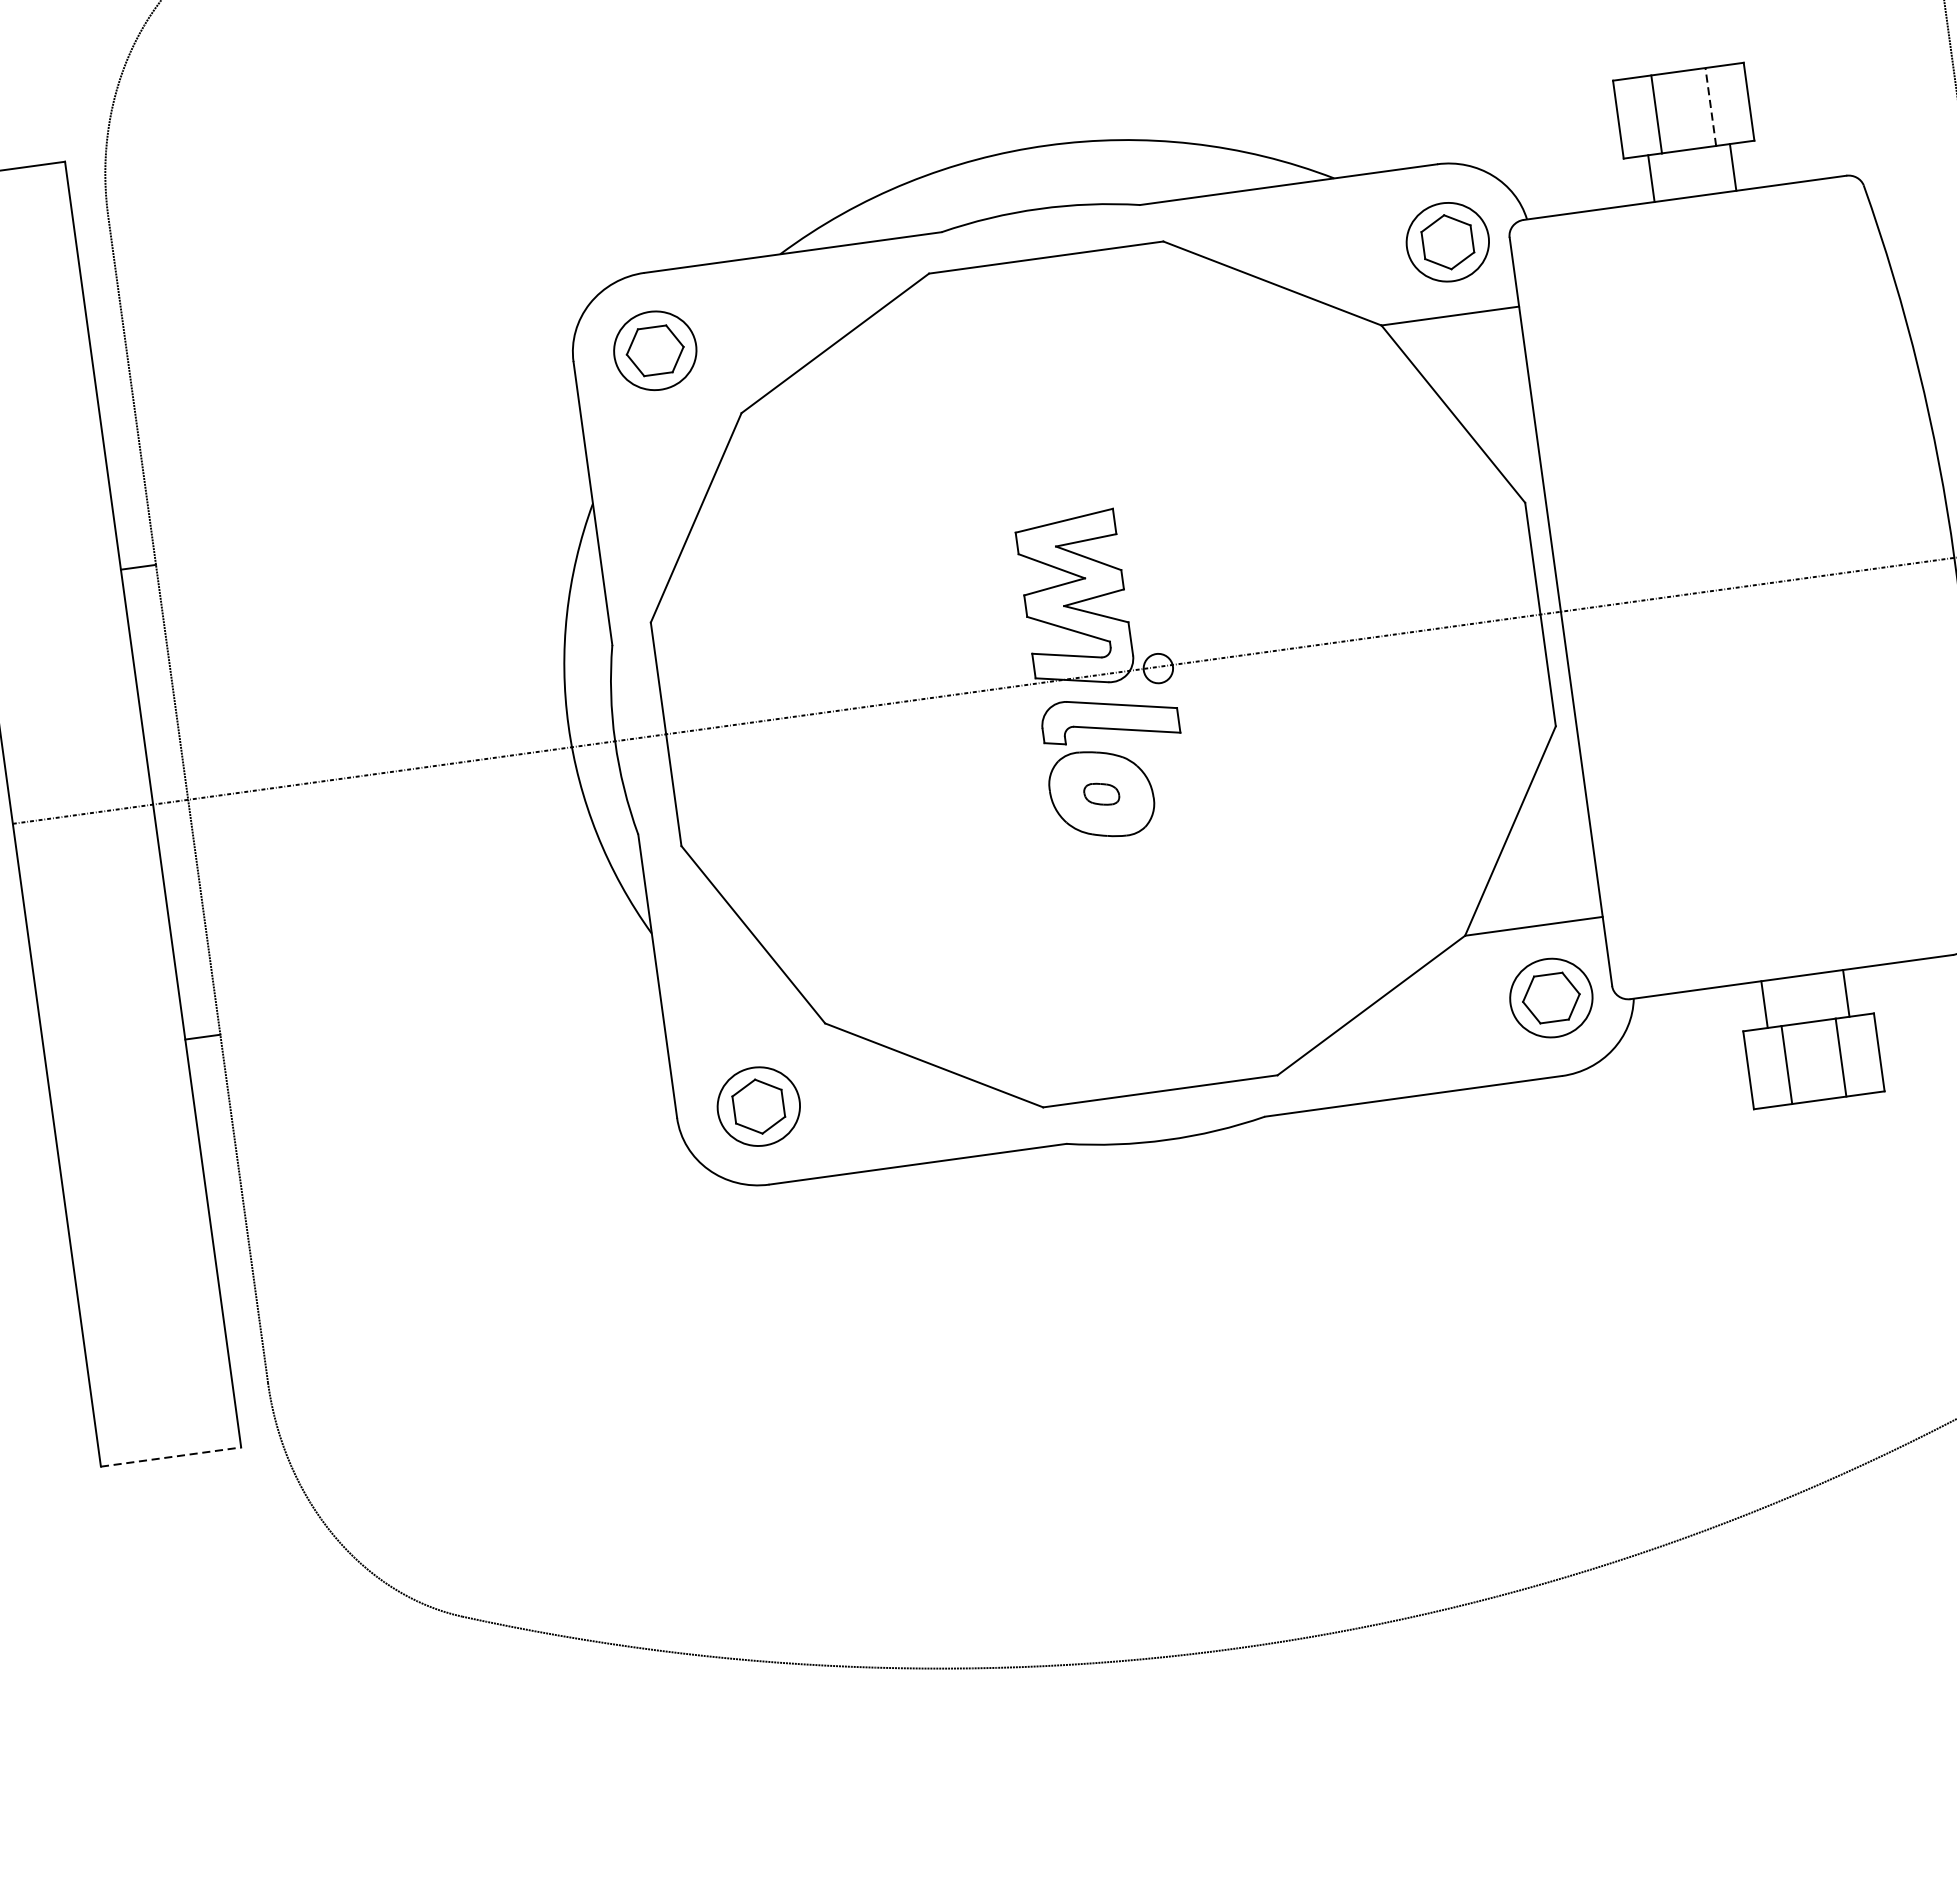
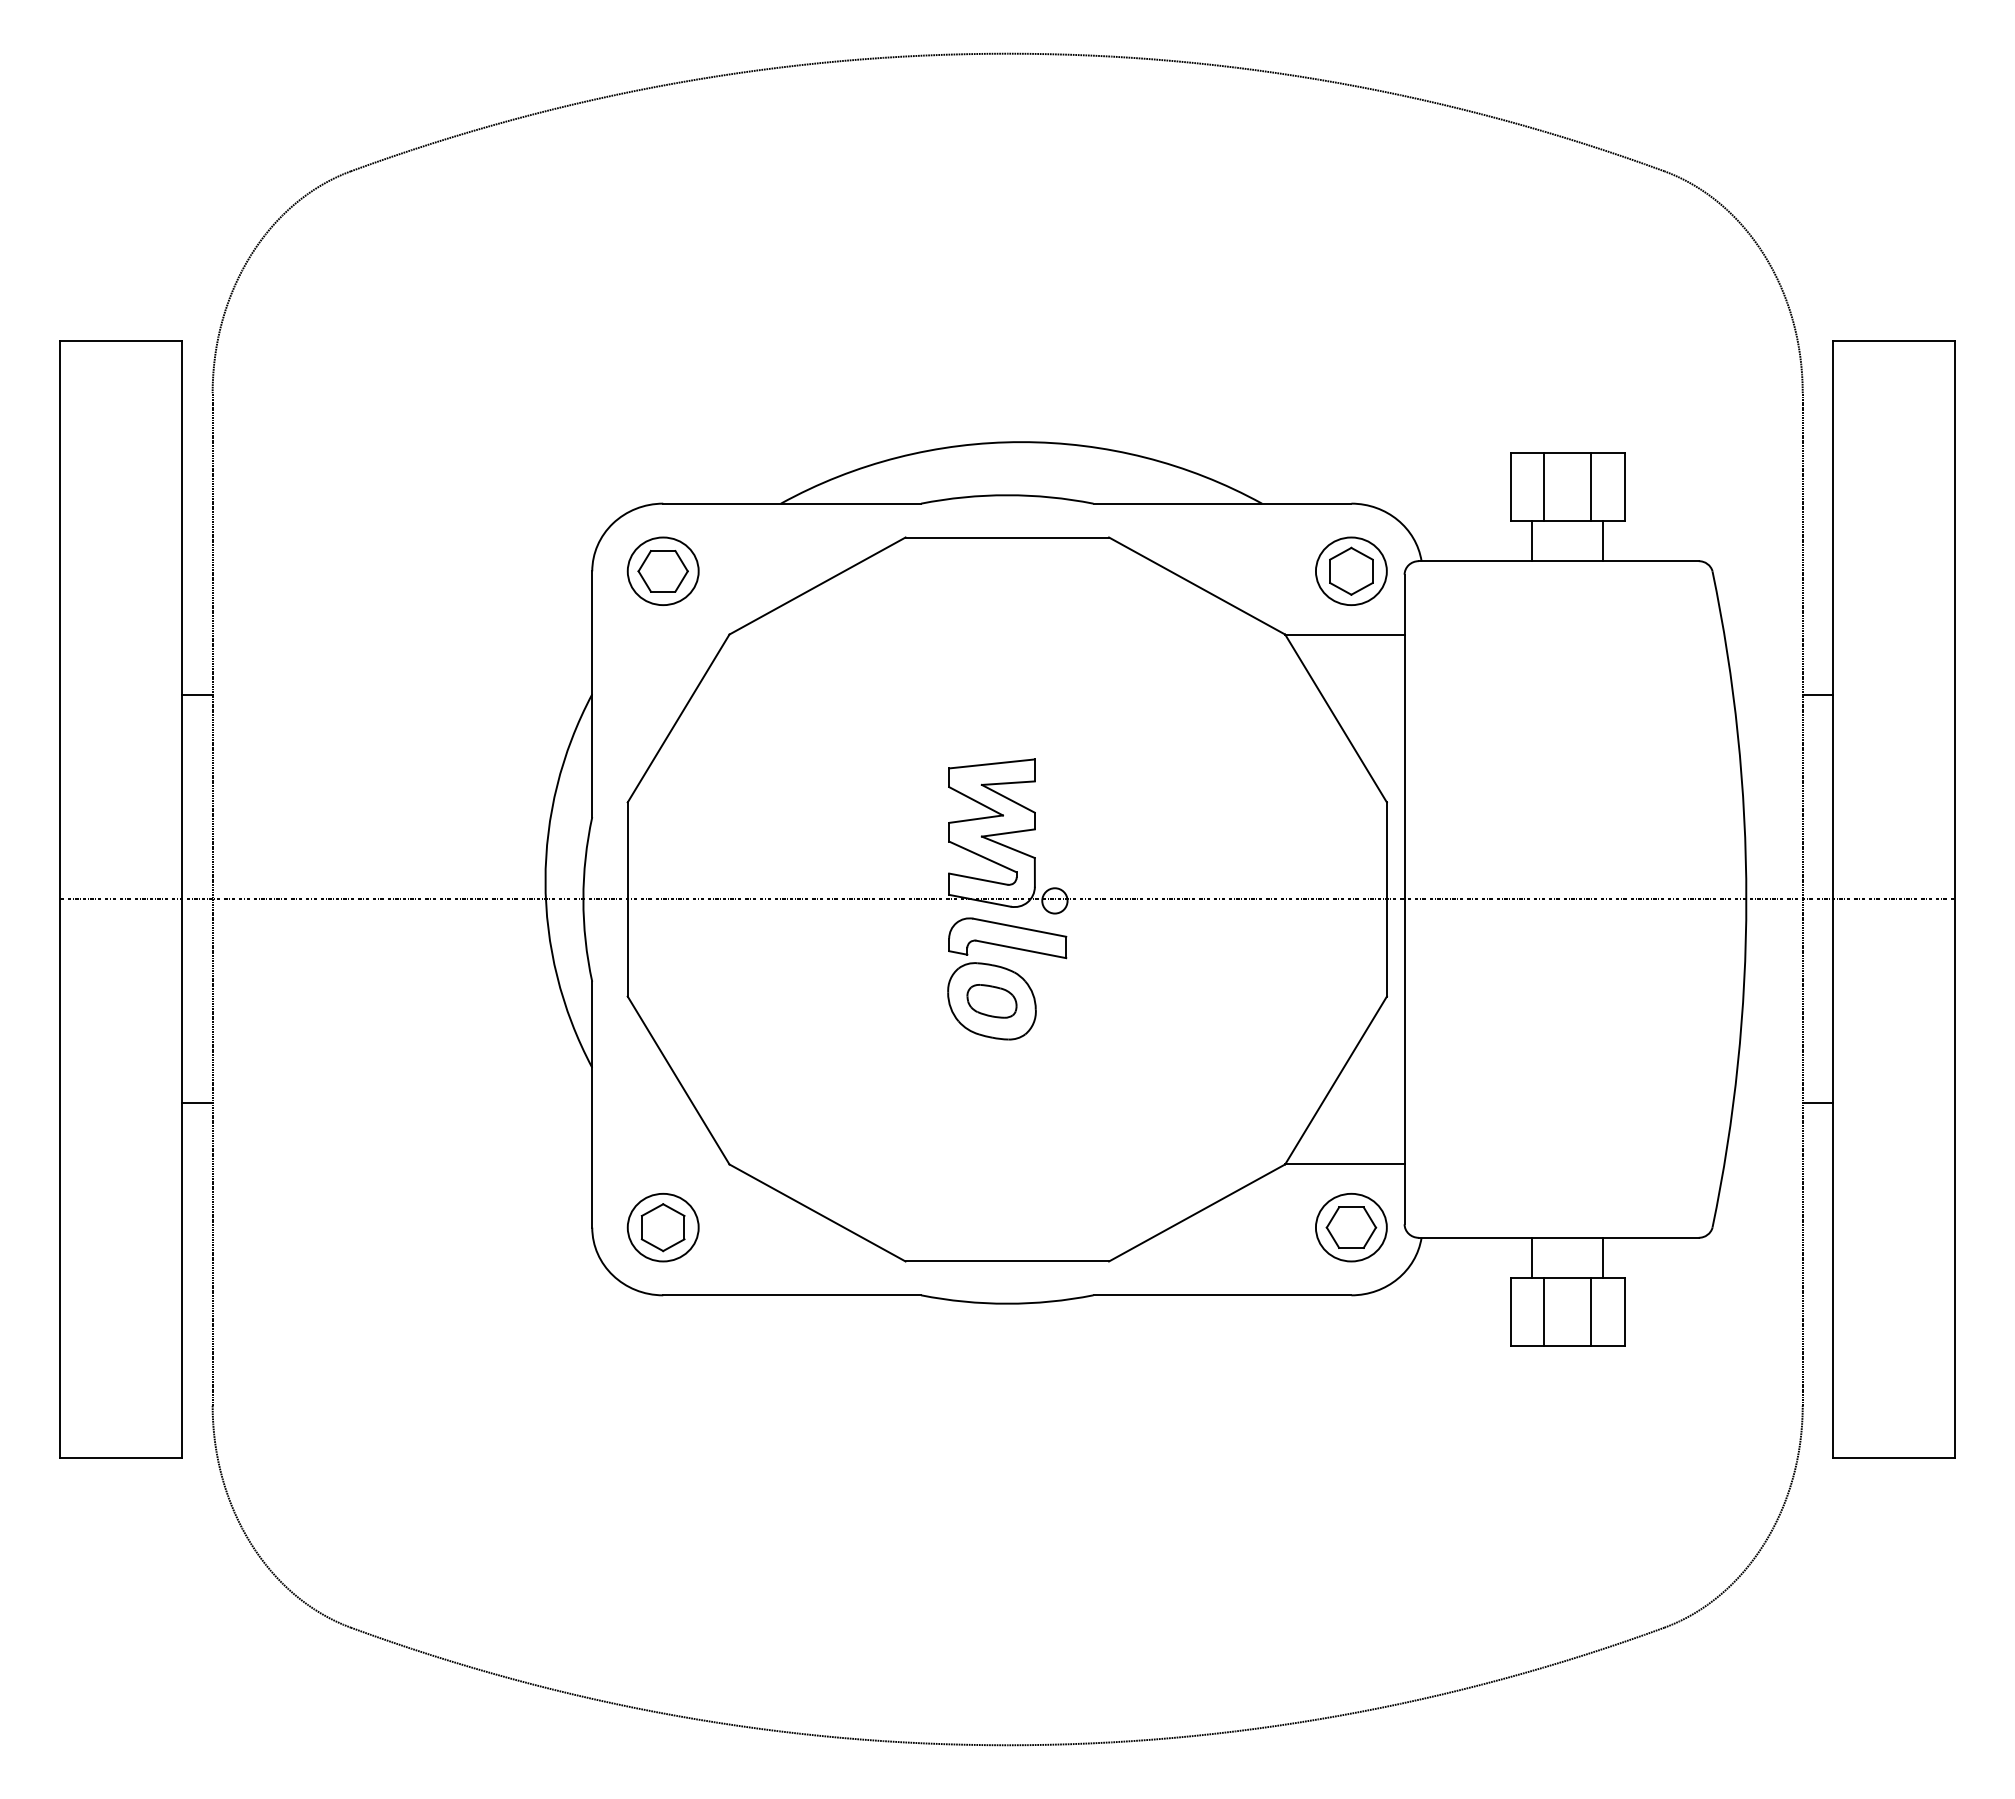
line: (1710, 106) -> (1591, 486), dashed -> solid
part: (1101, 794) -> (991, 1001), size x1.67
line: (171, 1456) -> (121, 1457), dashed -> solid

